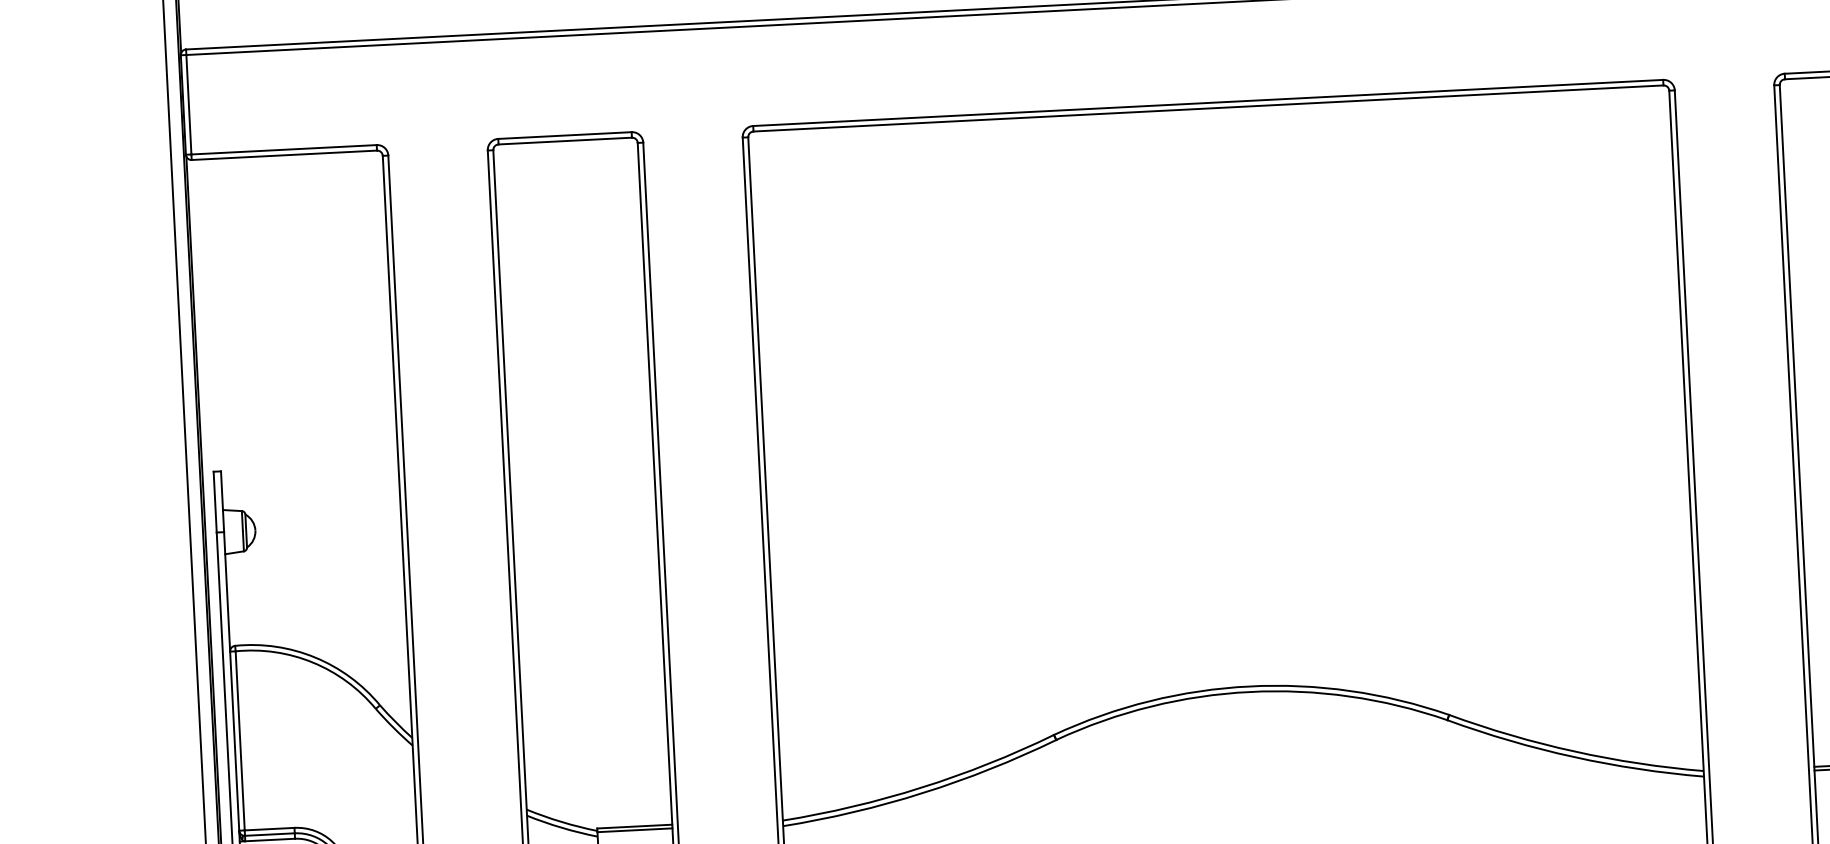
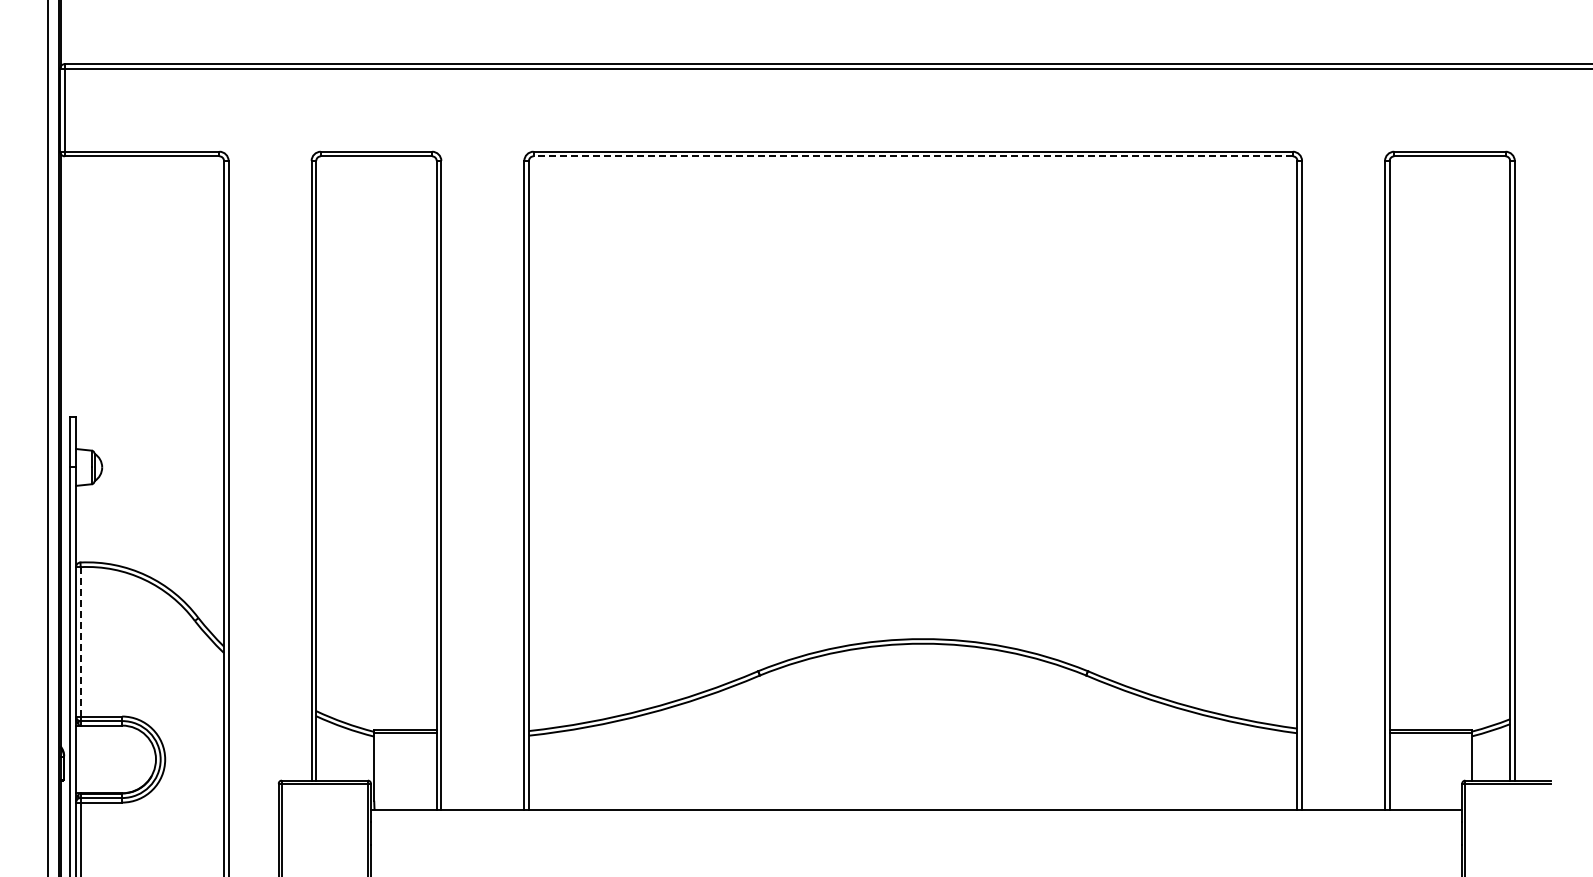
line: (1208, 108) -> (913, 156), solid -> dashed
line: (239, 740) -> (80, 641), solid -> dashed

